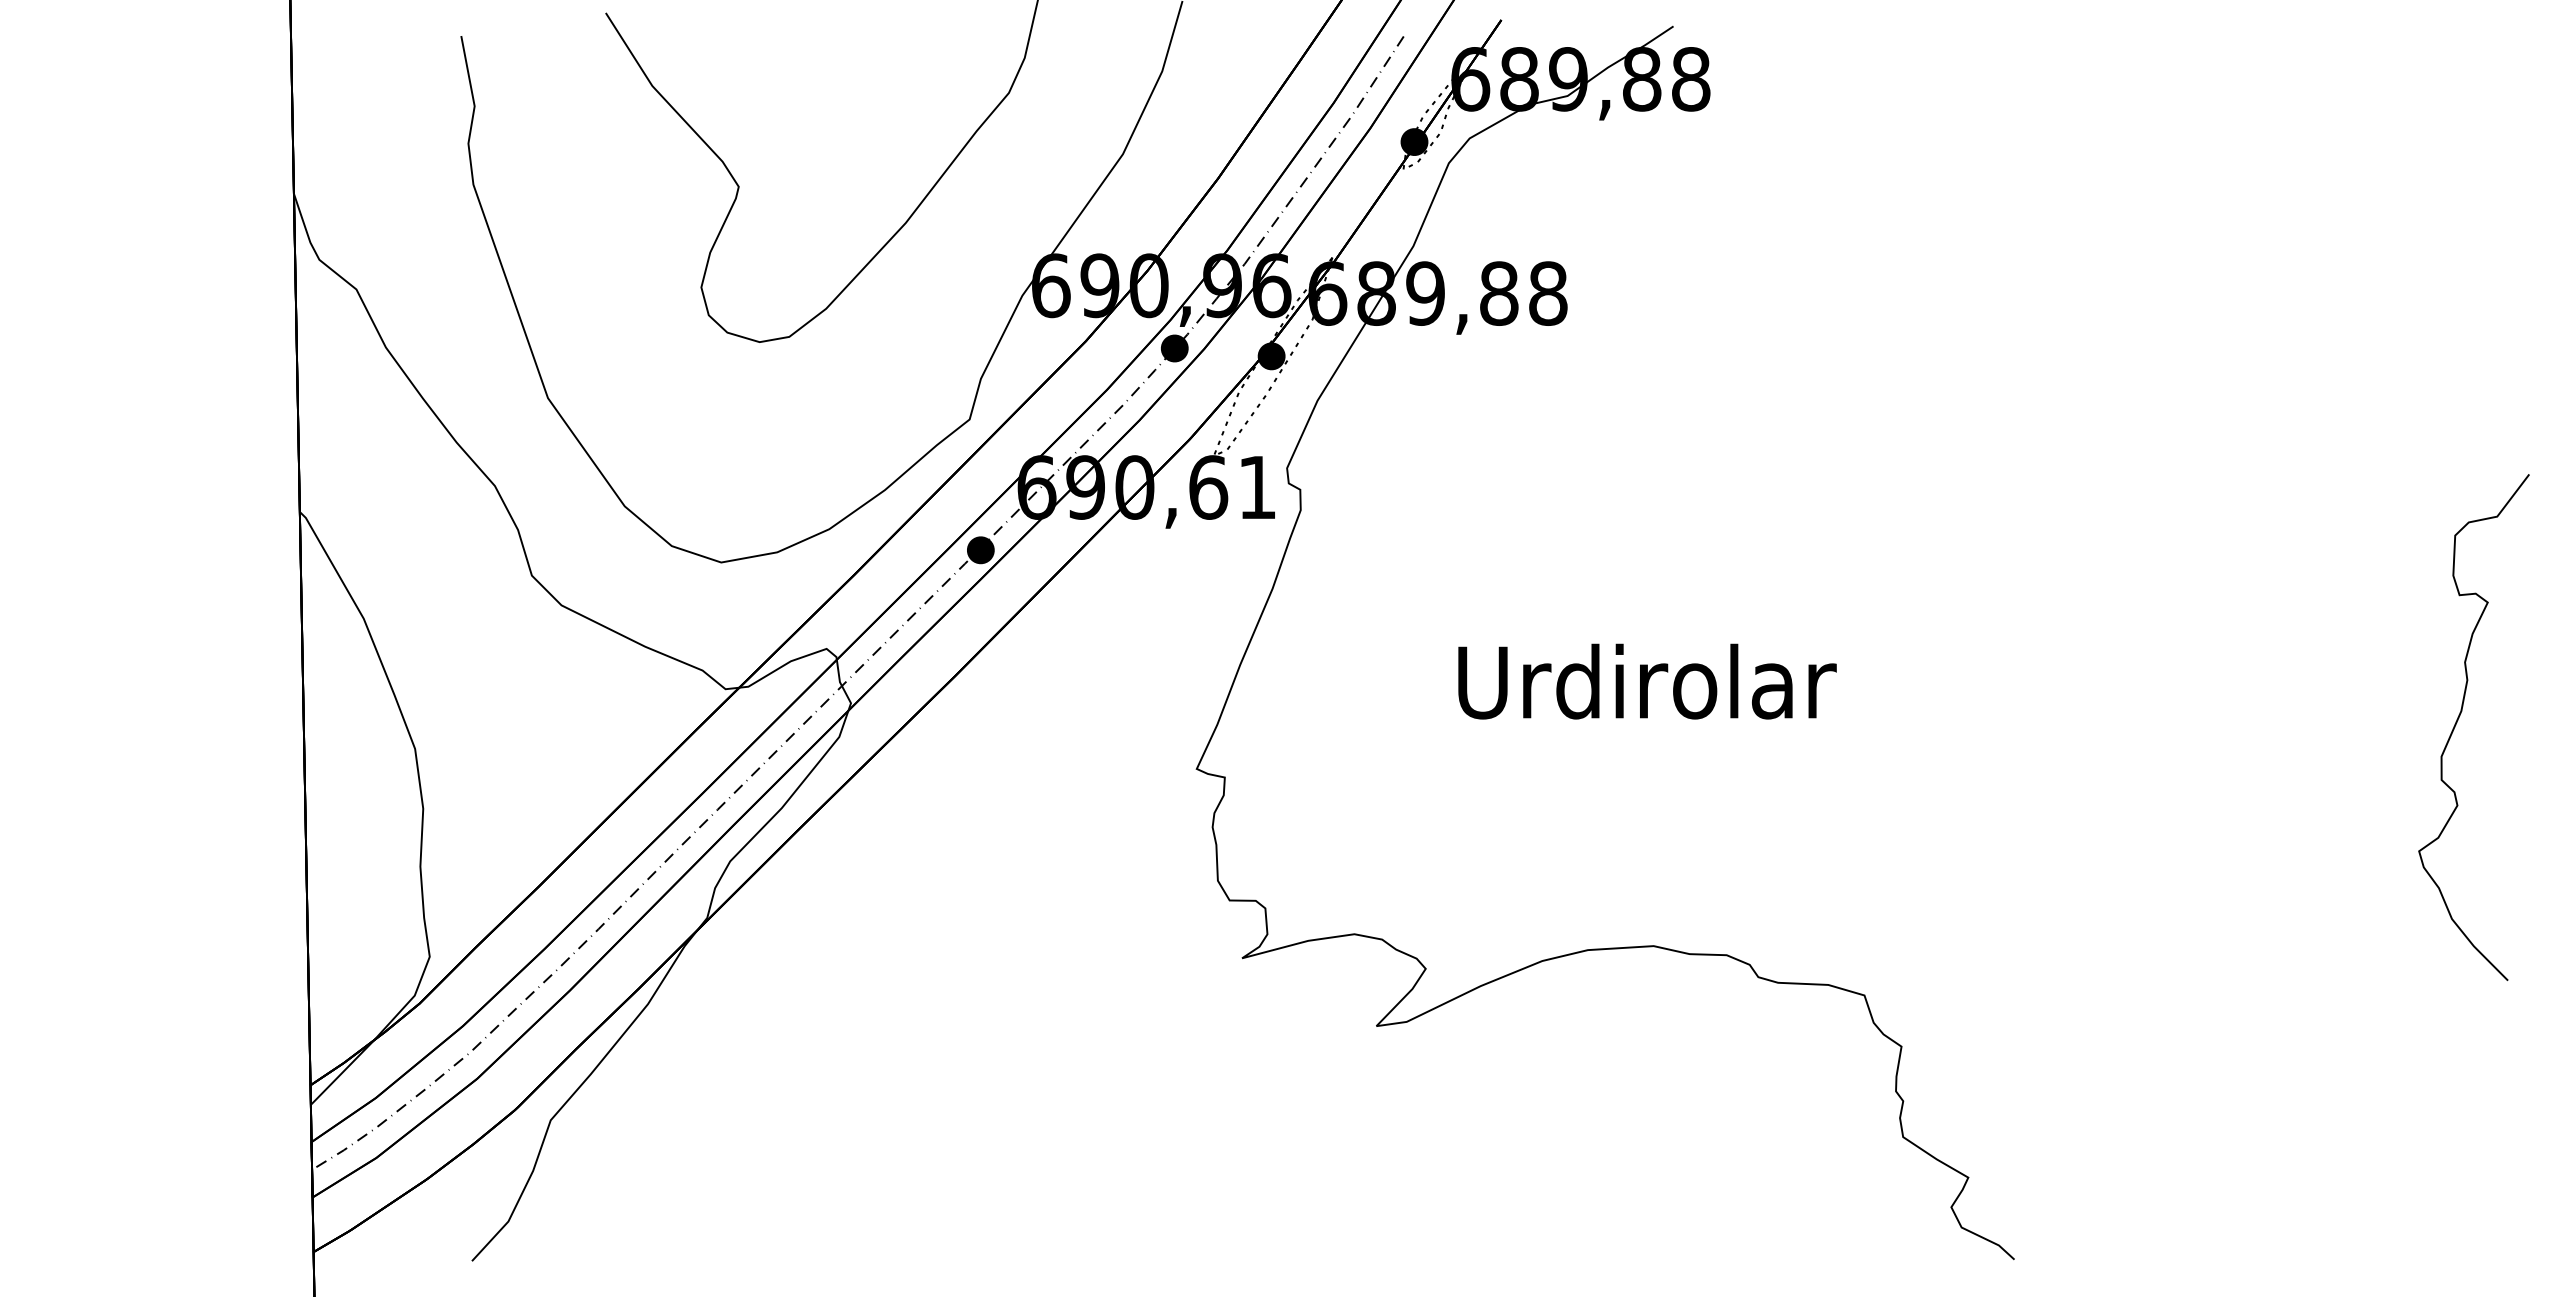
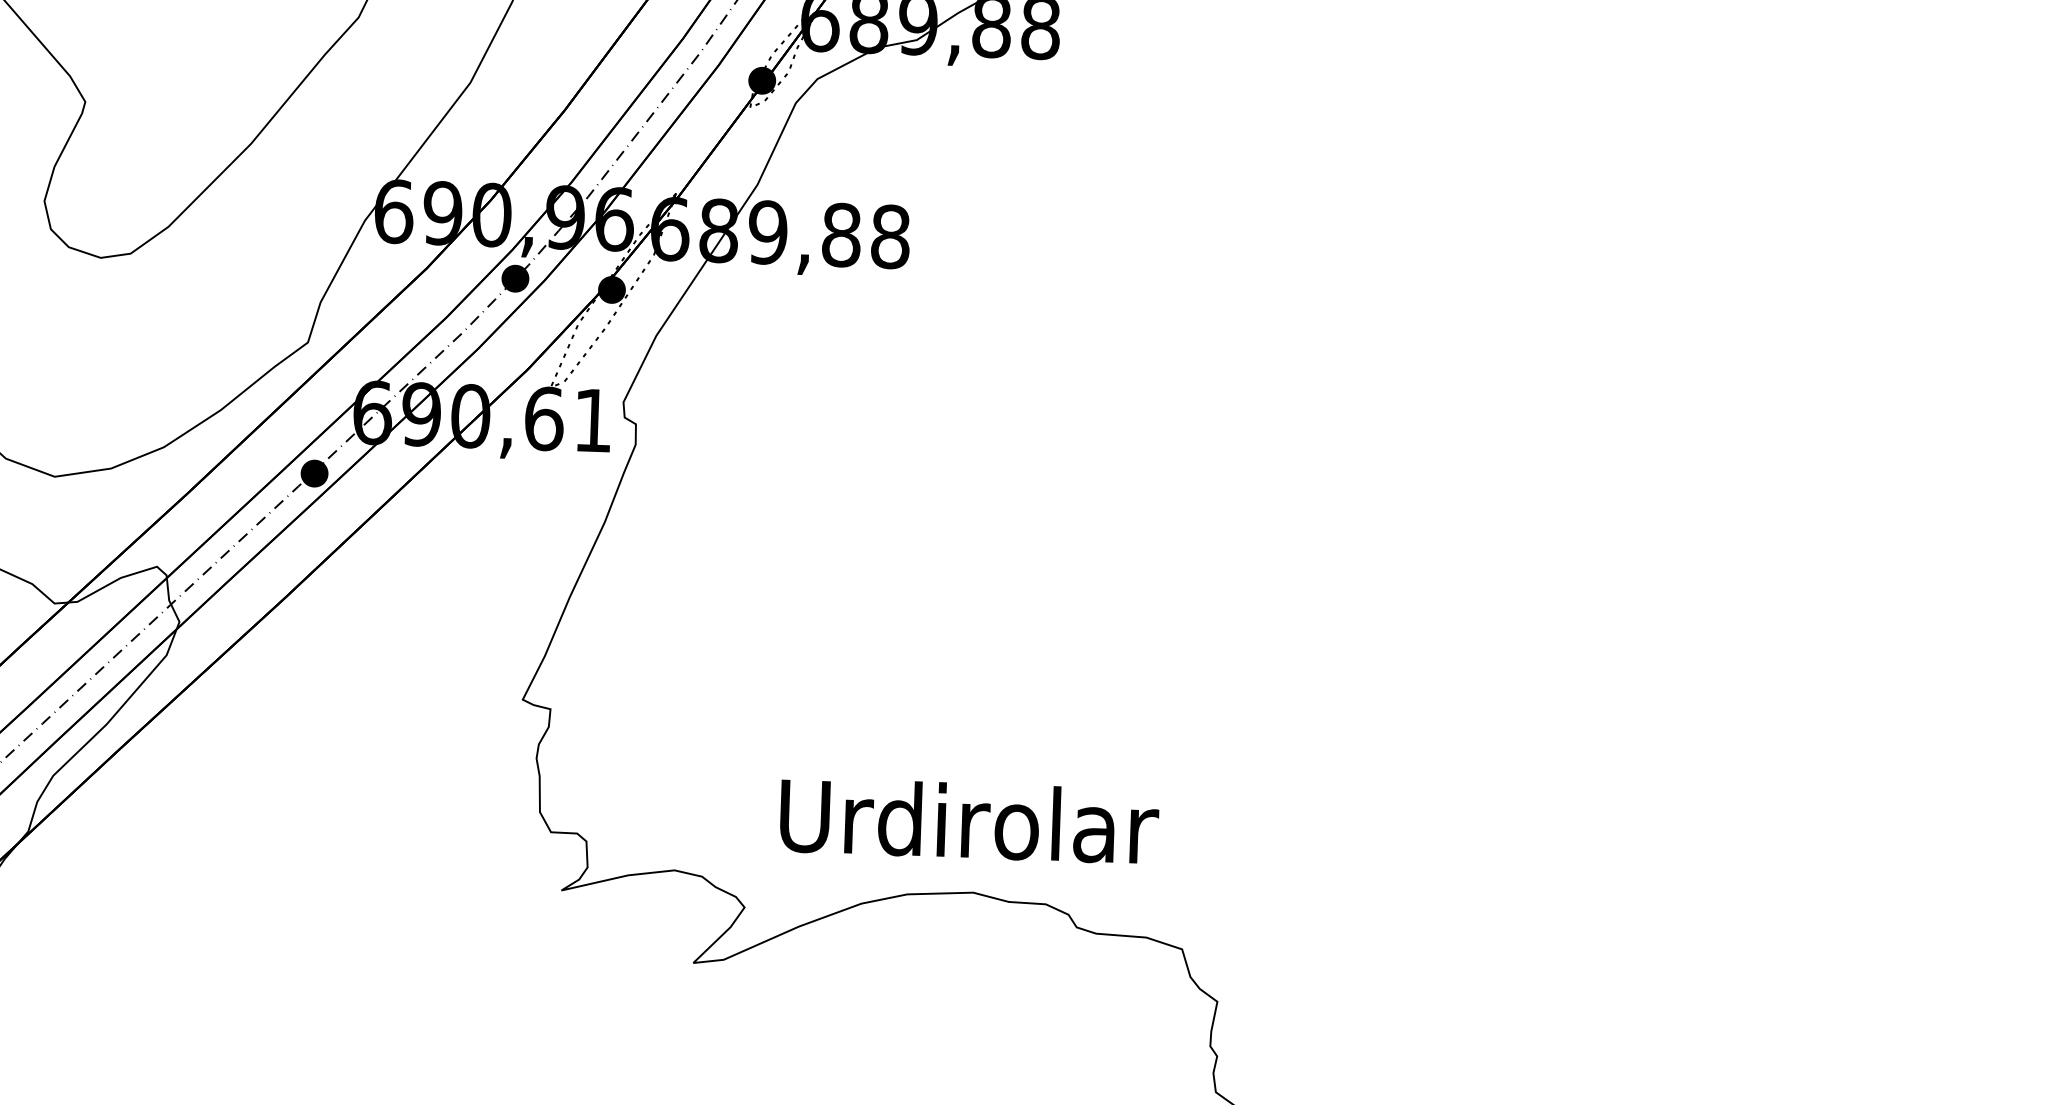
text: (1647, 681) -> (969, 820), moved
curve: (2458, 720) -> (1785, 695), removed

